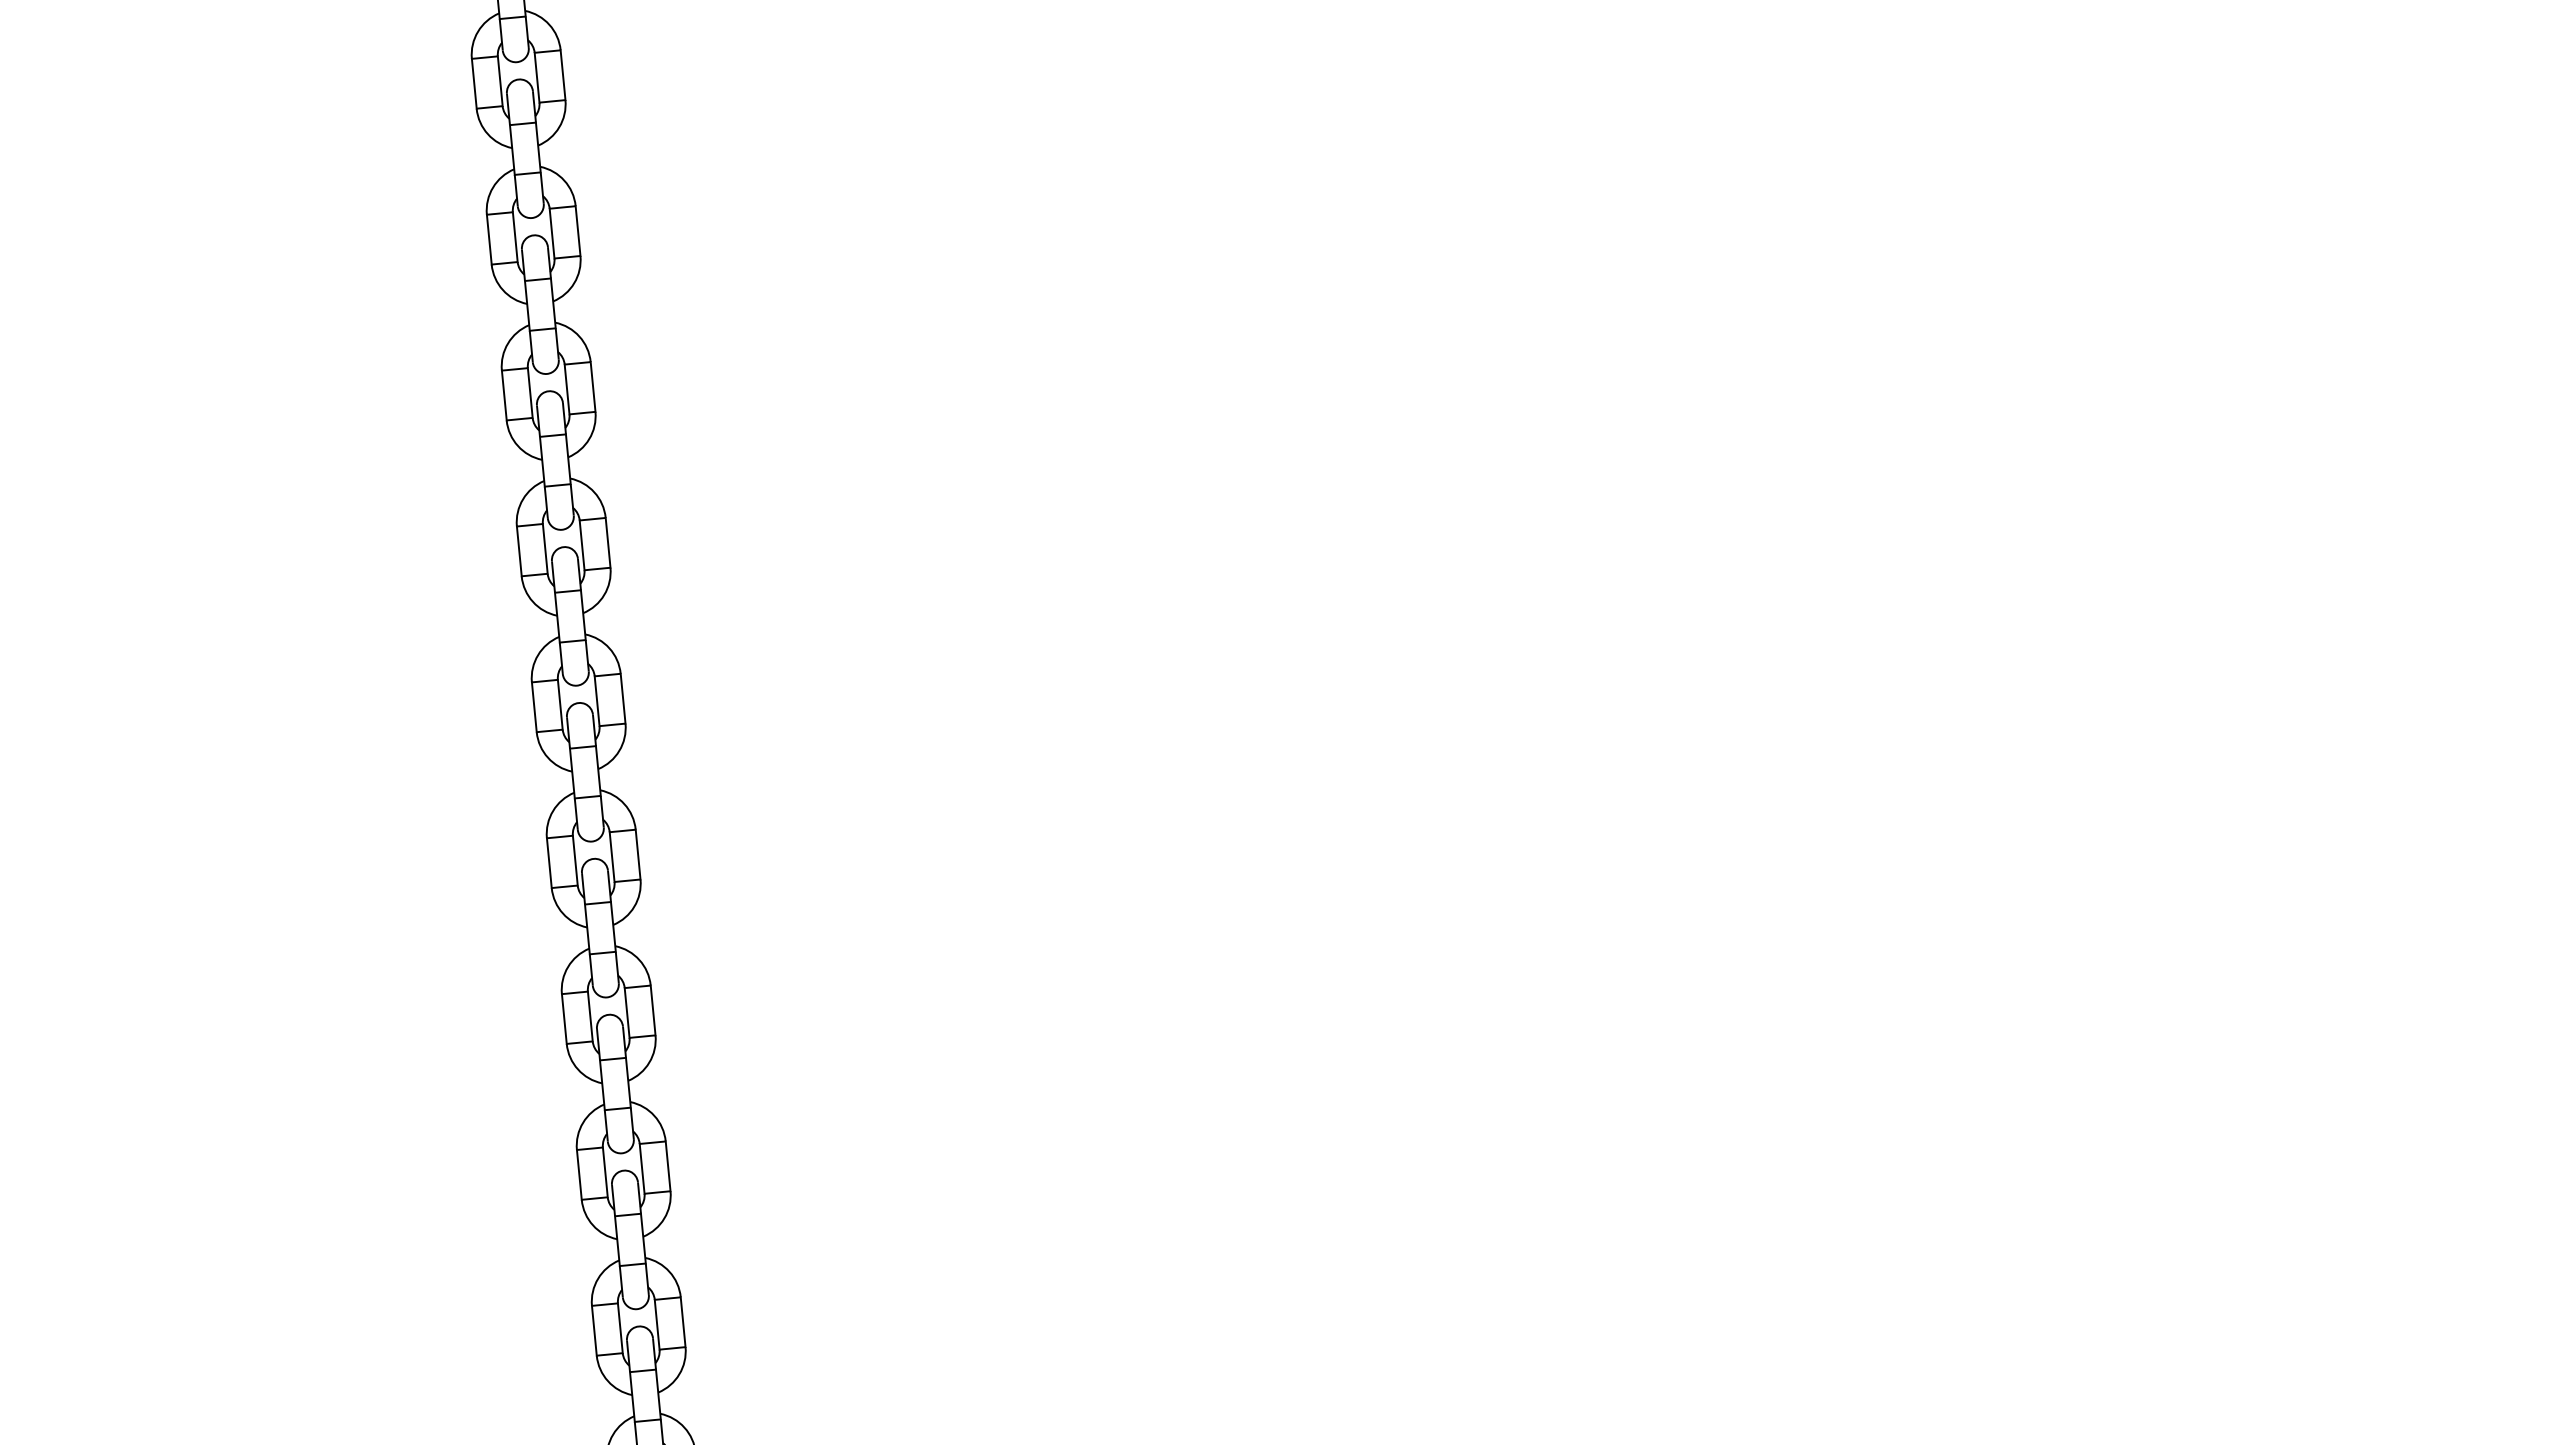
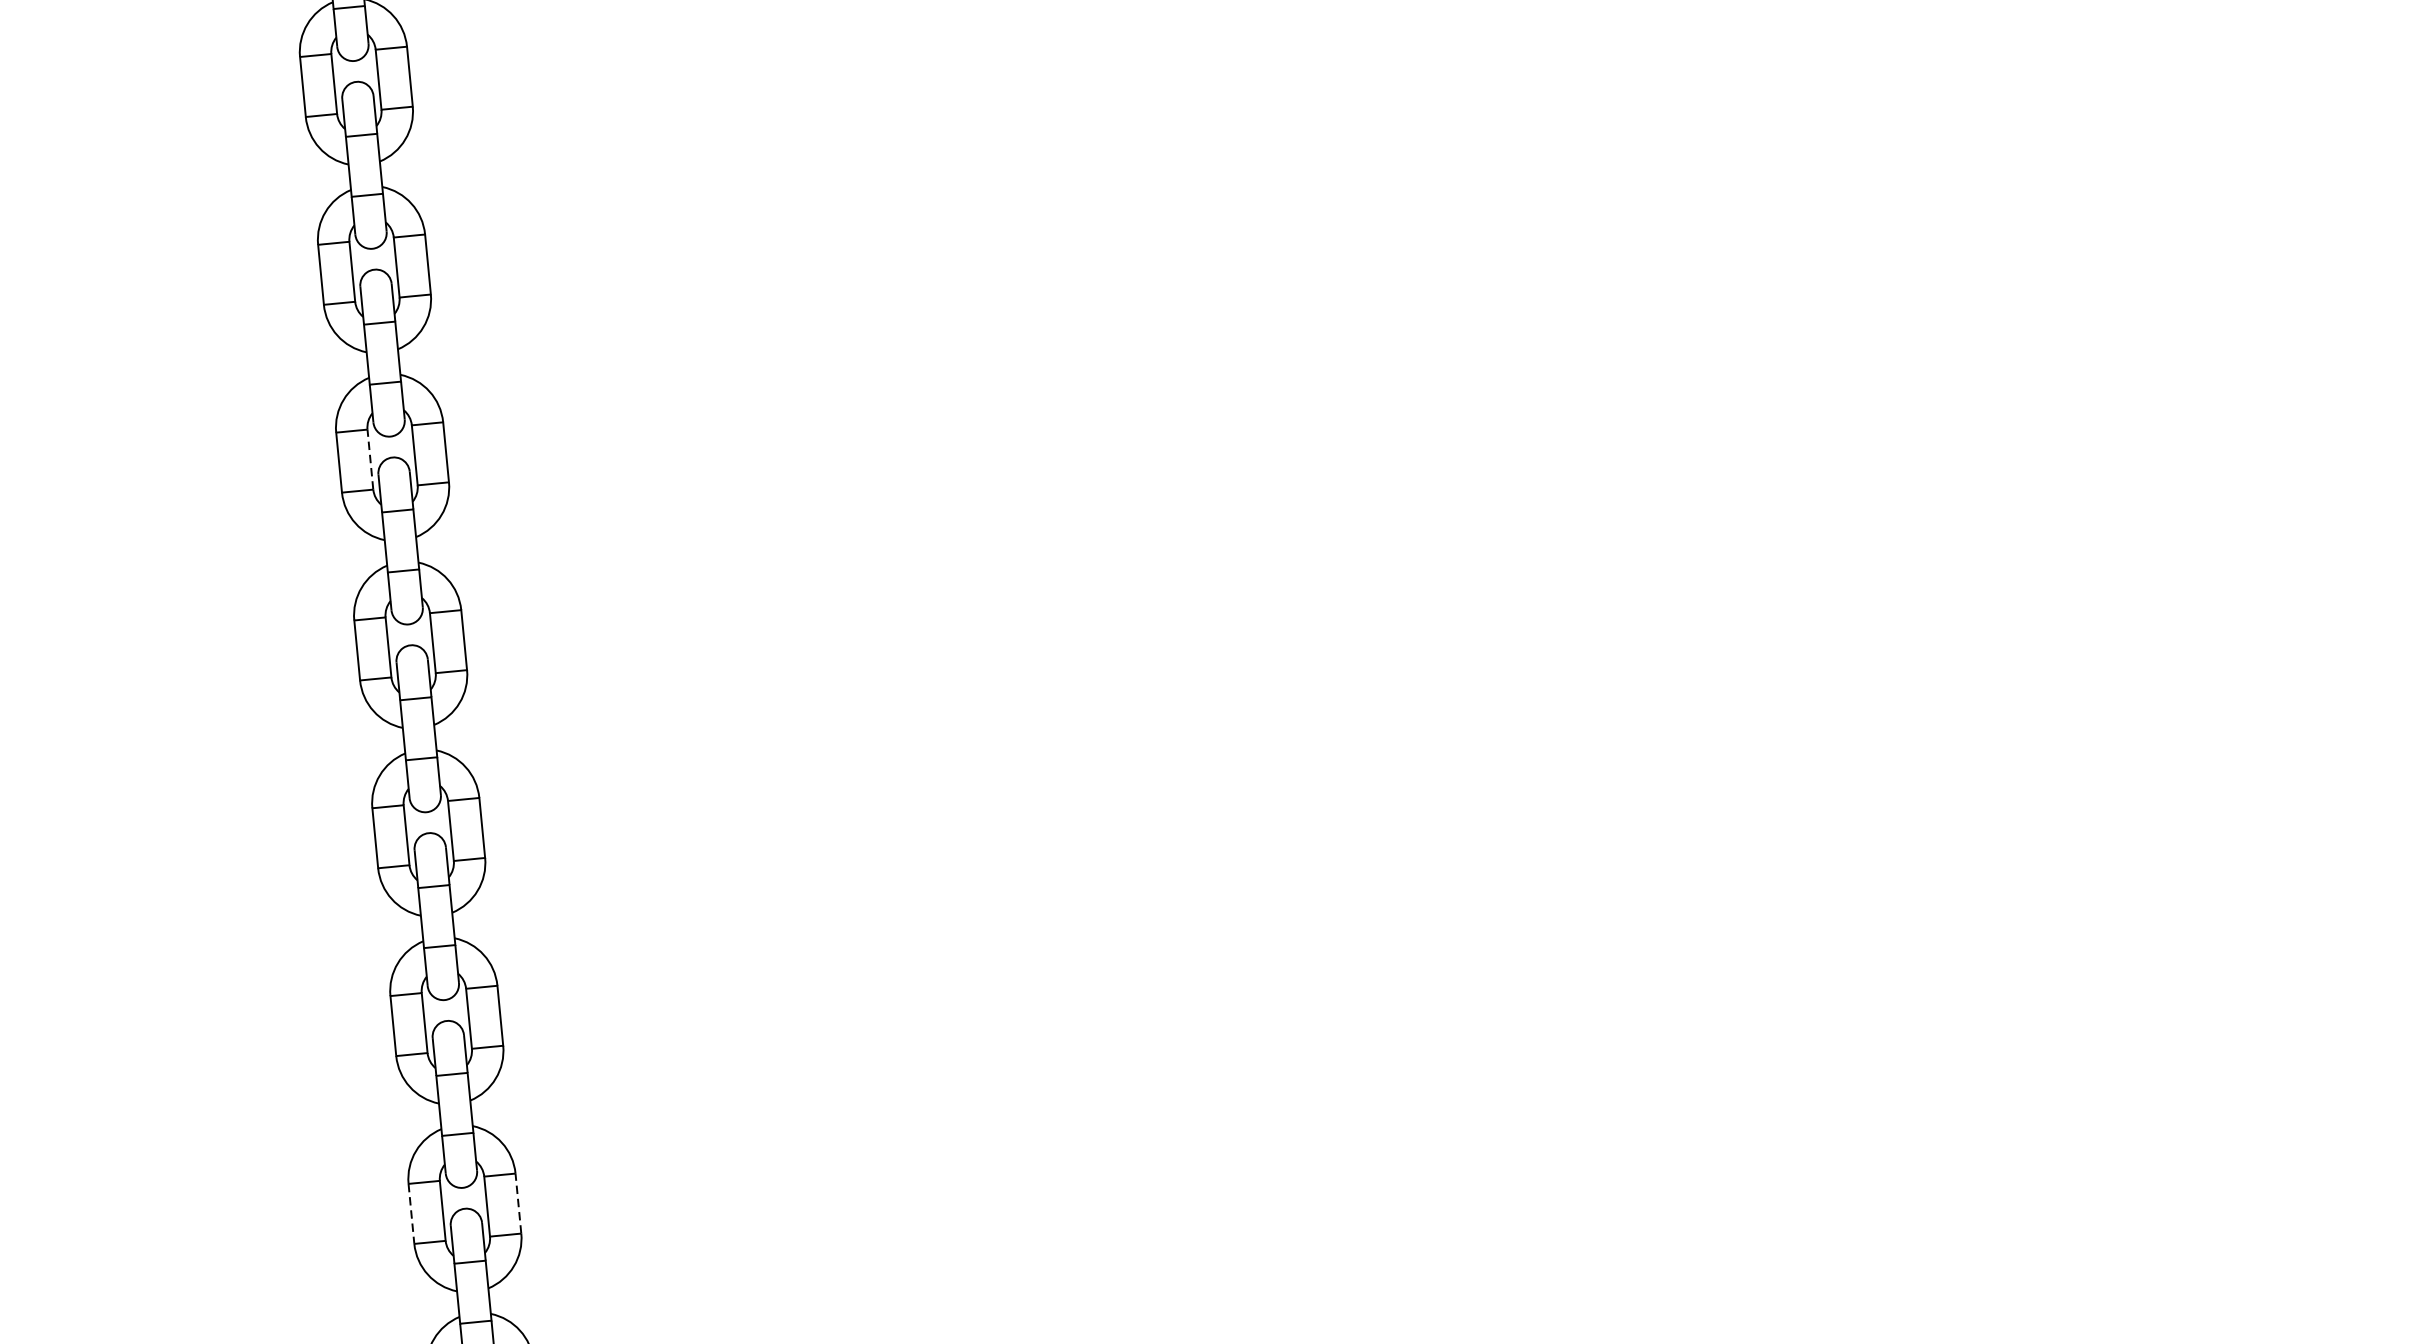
line: (560, 704) -> (370, 459), solid -> dashed
line: (683, 1321) -> (518, 1202), solid -> dashed
line: (594, 1330) -> (411, 1213), solid -> dashed

